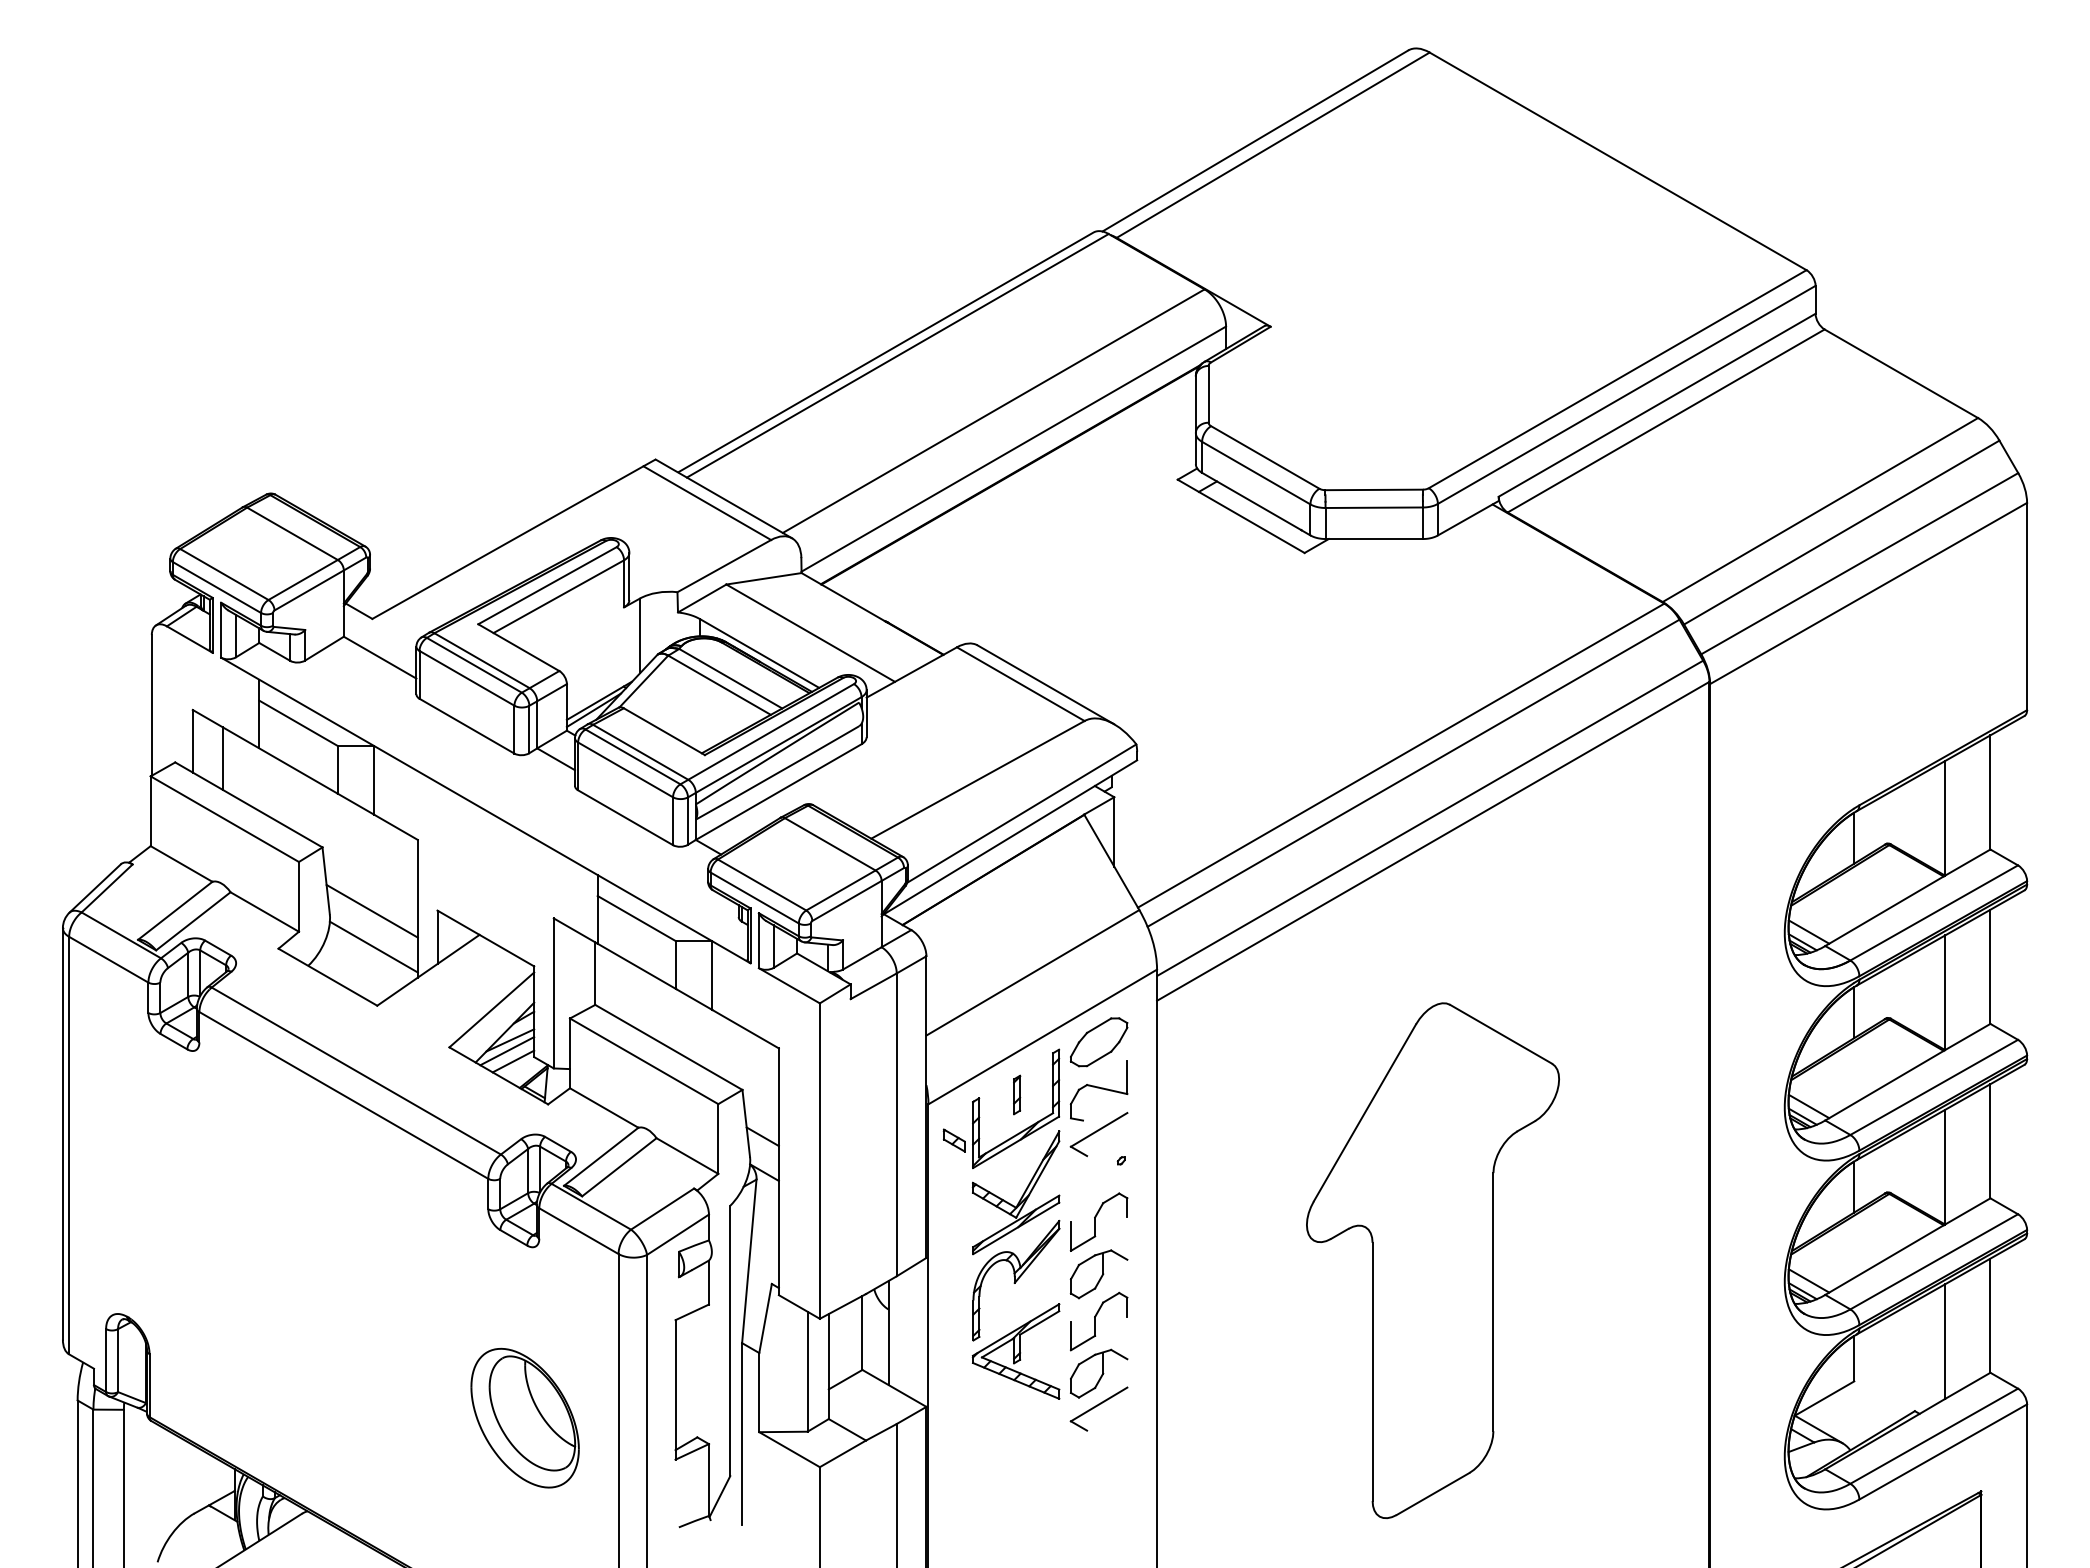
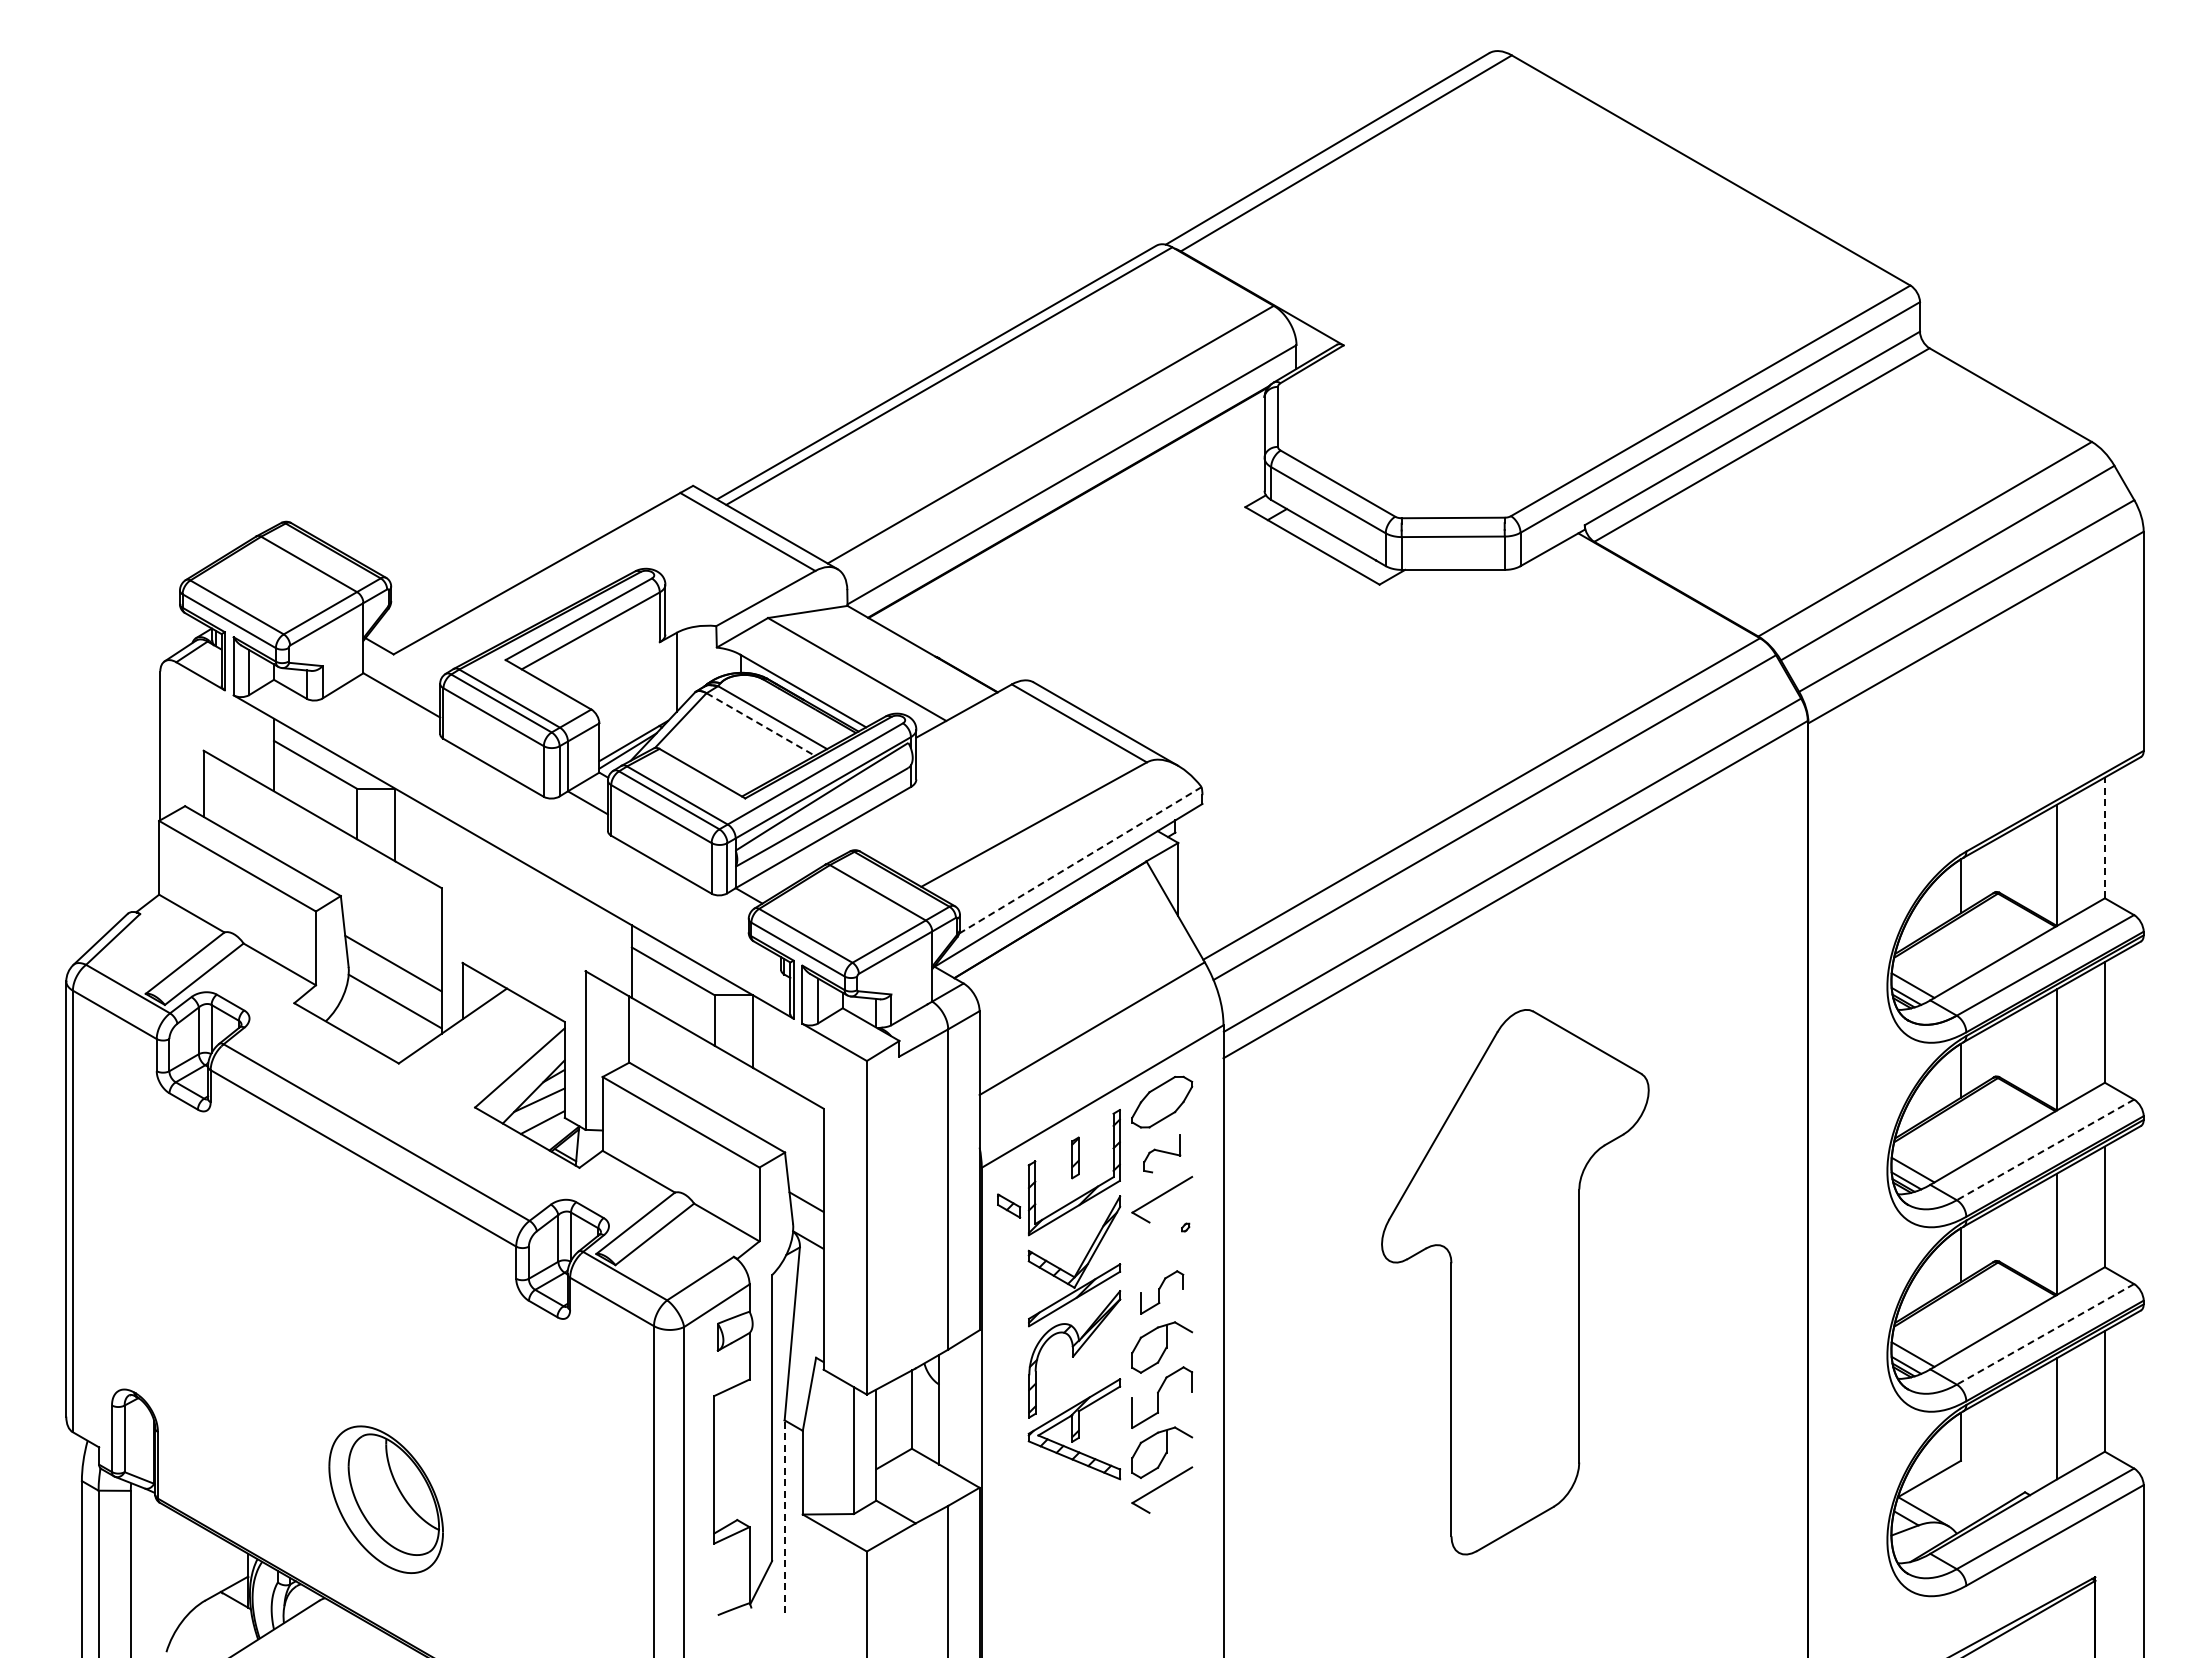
line: (719, 685) -> (760, 724), solid -> dashed
line: (222, 758) -> (235, 802), removed
line: (1990, 792) -> (2104, 837), solid -> dashed
line: (1021, 813) -> (1080, 860), solid -> dashed
line: (506, 1051) -> (535, 1111), removed
line: (1934, 1087) -> (2045, 1149), solid -> dashed
part: (1099, 1090) -> (1162, 1153), size x0.6
part: (1099, 1222) -> (1162, 1292), size x0.7
part: (1433, 1261) -> (1515, 1282), moved
line: (1934, 1261) -> (2045, 1334), solid -> dashed
part: (524, 1417) -> (385, 1499), moved
line: (741, 1434) -> (784, 1516), solid -> dashed

